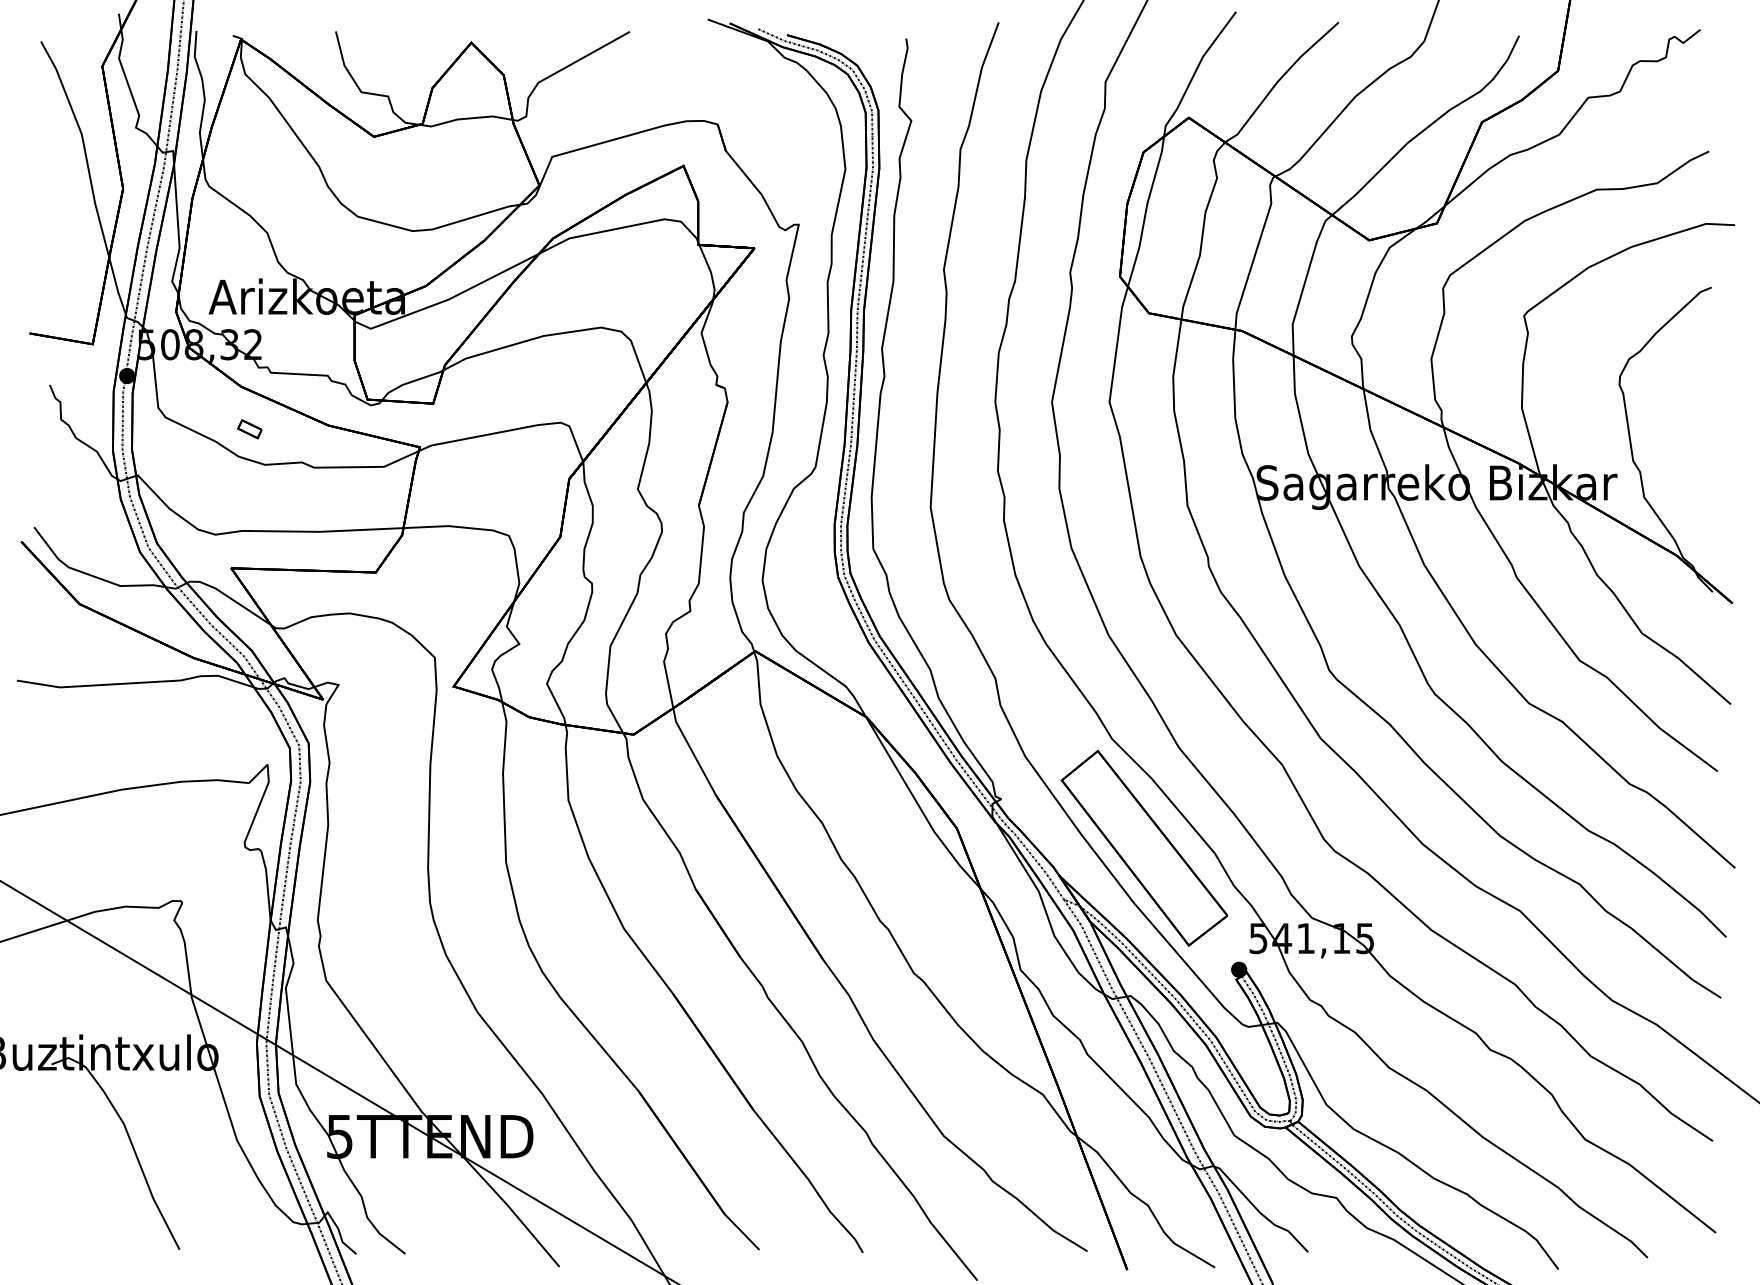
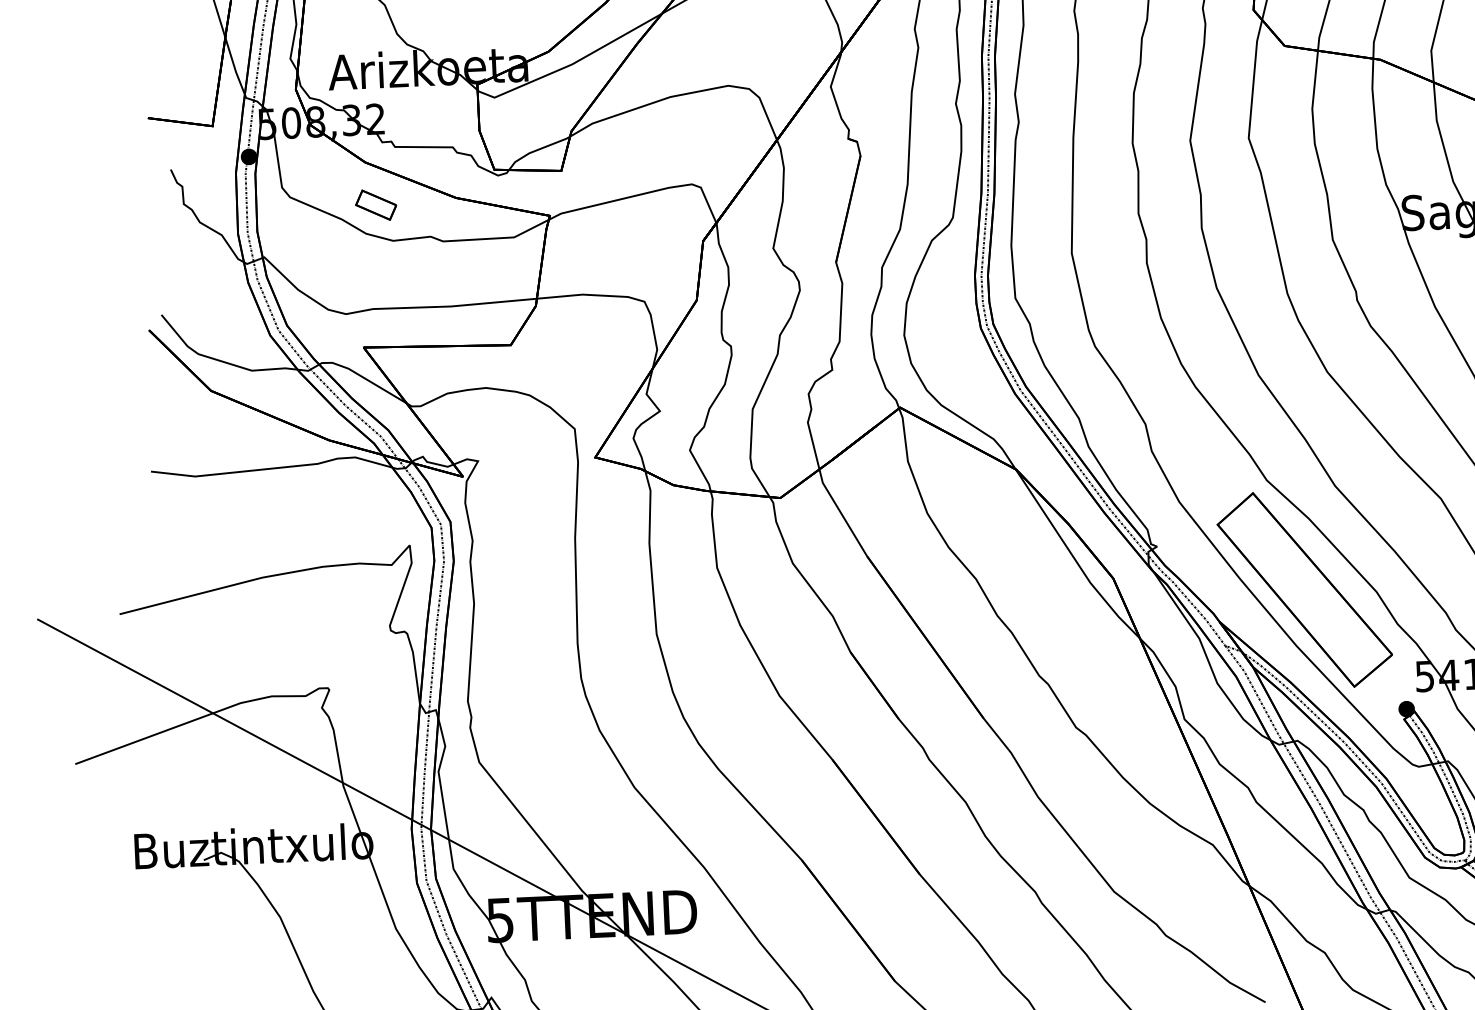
part: (249, 429) -> (375, 205), size x1.67

